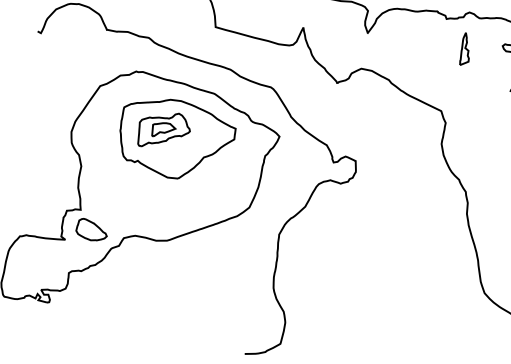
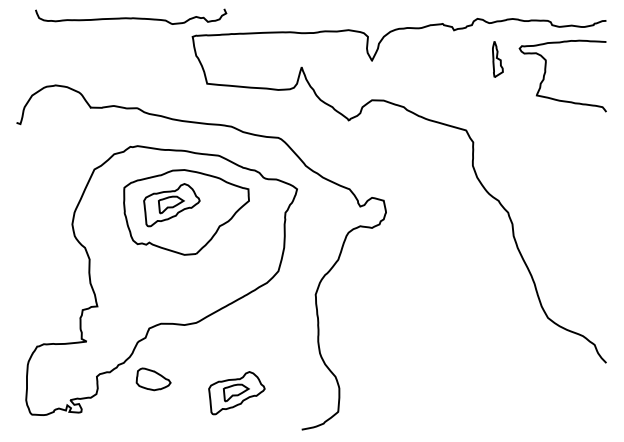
part: (465, 49) -> (497, 59), moved
part: (91, 230) -> (153, 379), moved
part: (191, 310) -> (236, 393), added

